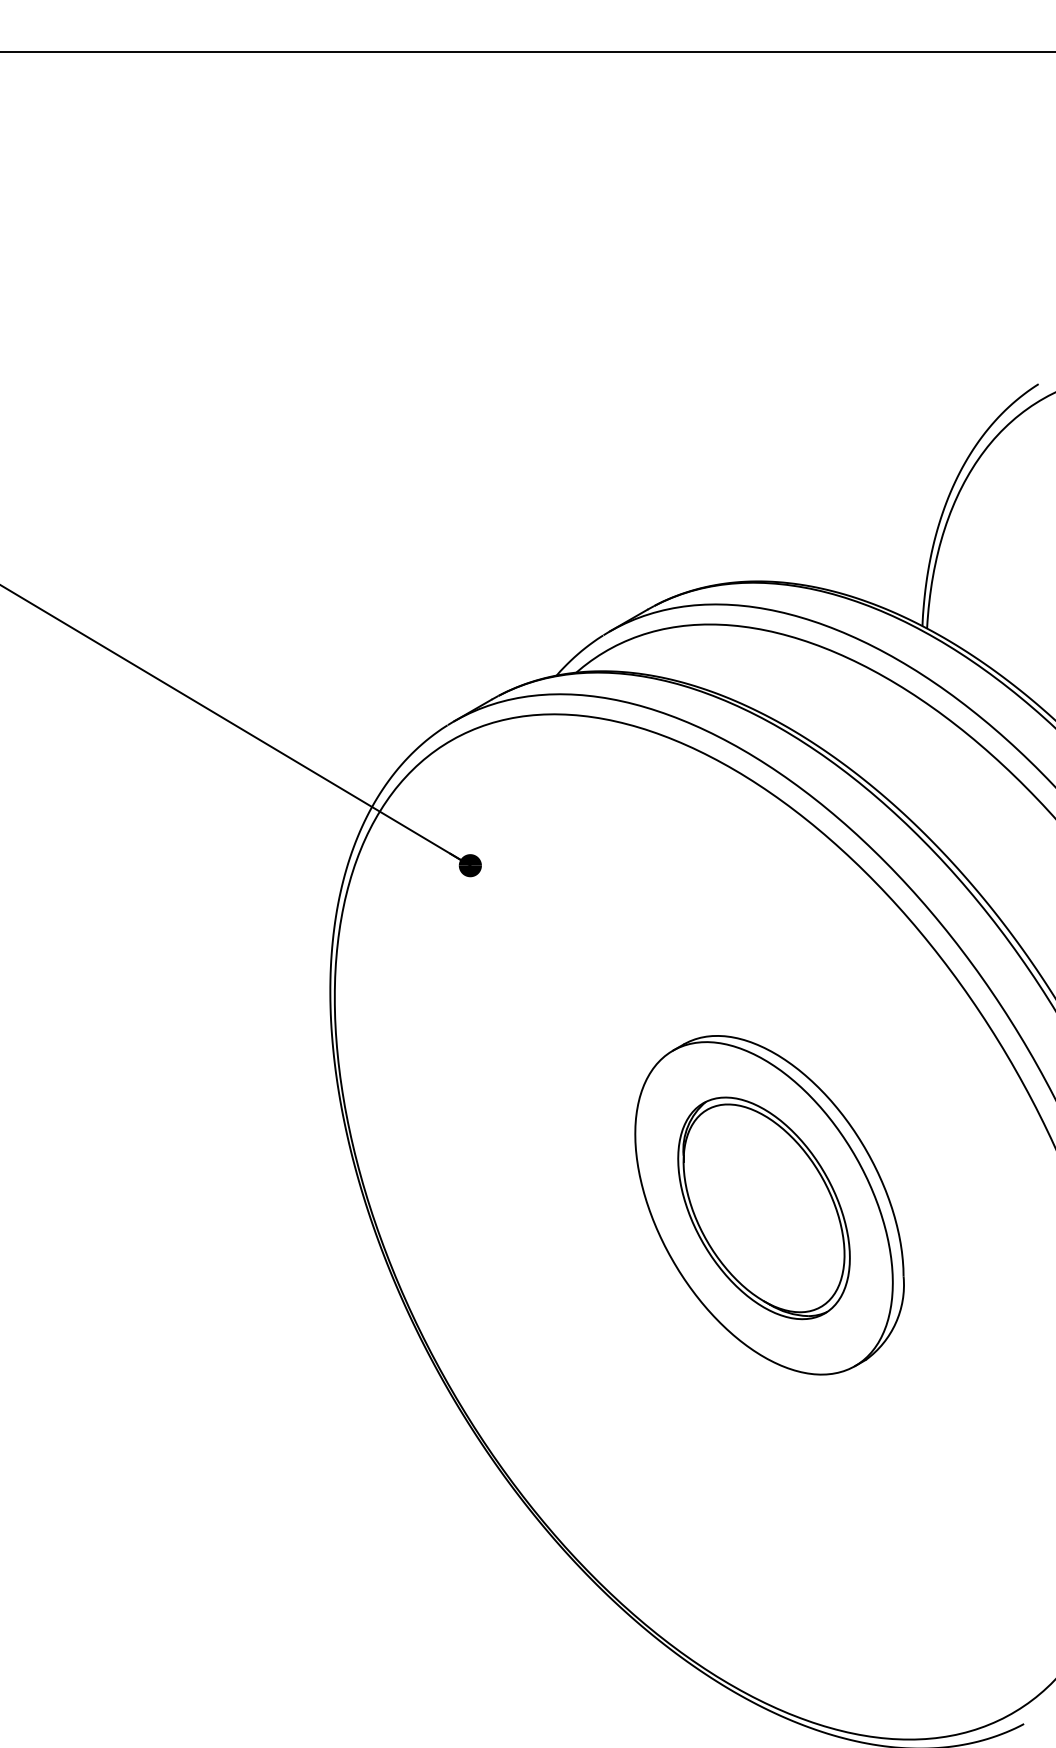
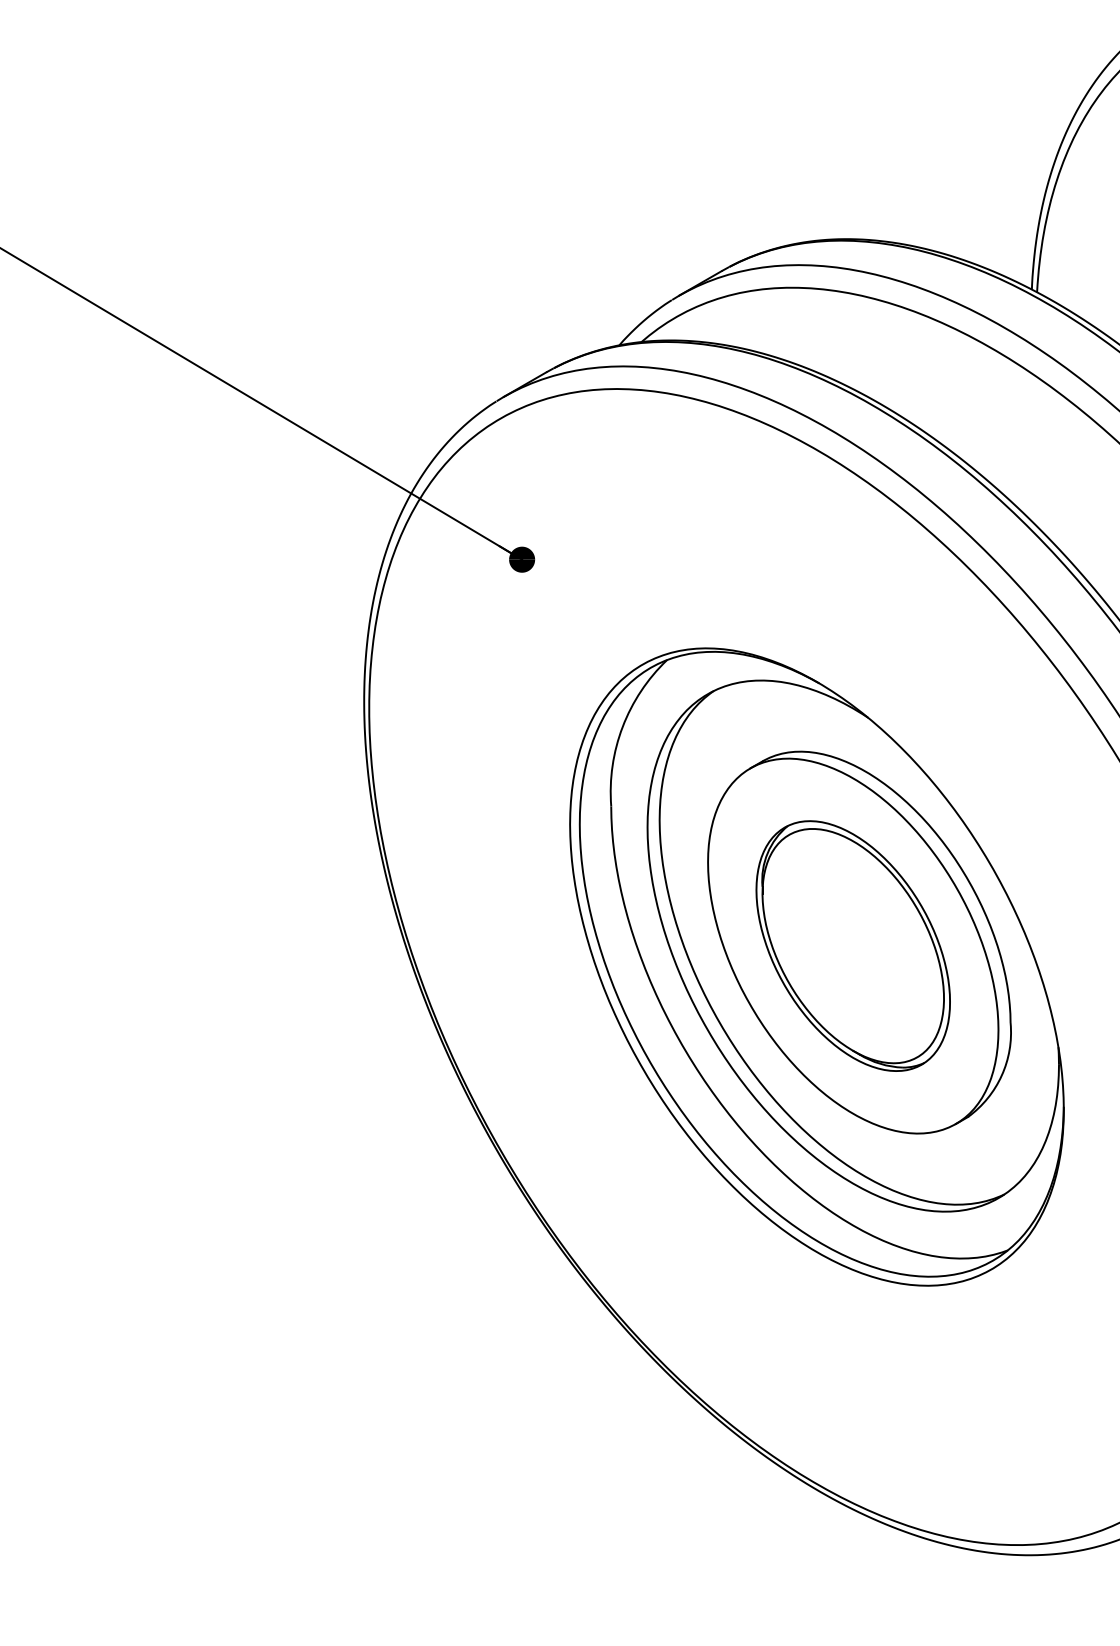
part: (731, 1226) -> (816, 966), added

